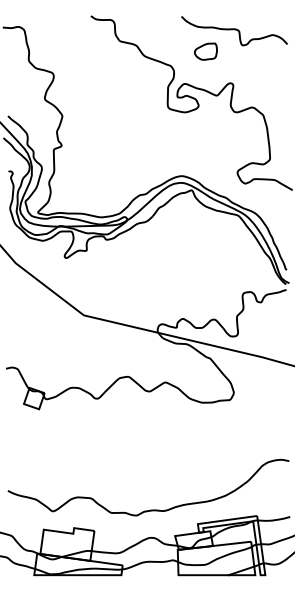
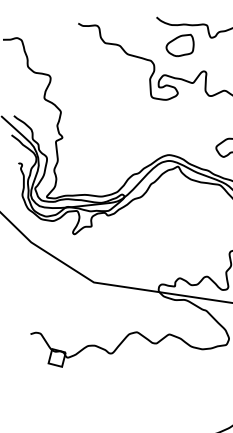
part: (205, 51) -> (179, 45), size x1.43

